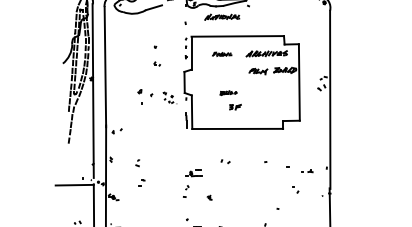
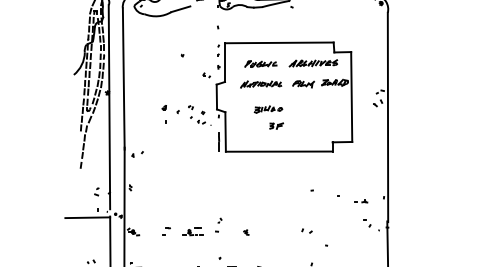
part: (222, 17) -> (261, 84), moved
part: (221, 53) -> (260, 63), size x1.43
part: (157, 64) -> (206, 75), moved
part: (228, 93) -> (268, 109), size x1.43
part: (169, 98) -> (199, 115), size x1.43
part: (225, 161) -> (306, 230), moved
part: (137, 162) -> (96, 191), moved
part: (193, 173) -> (192, 231), moved
part: (141, 183) -> (166, 231), moved
part: (295, 190) -> (367, 223), moved

